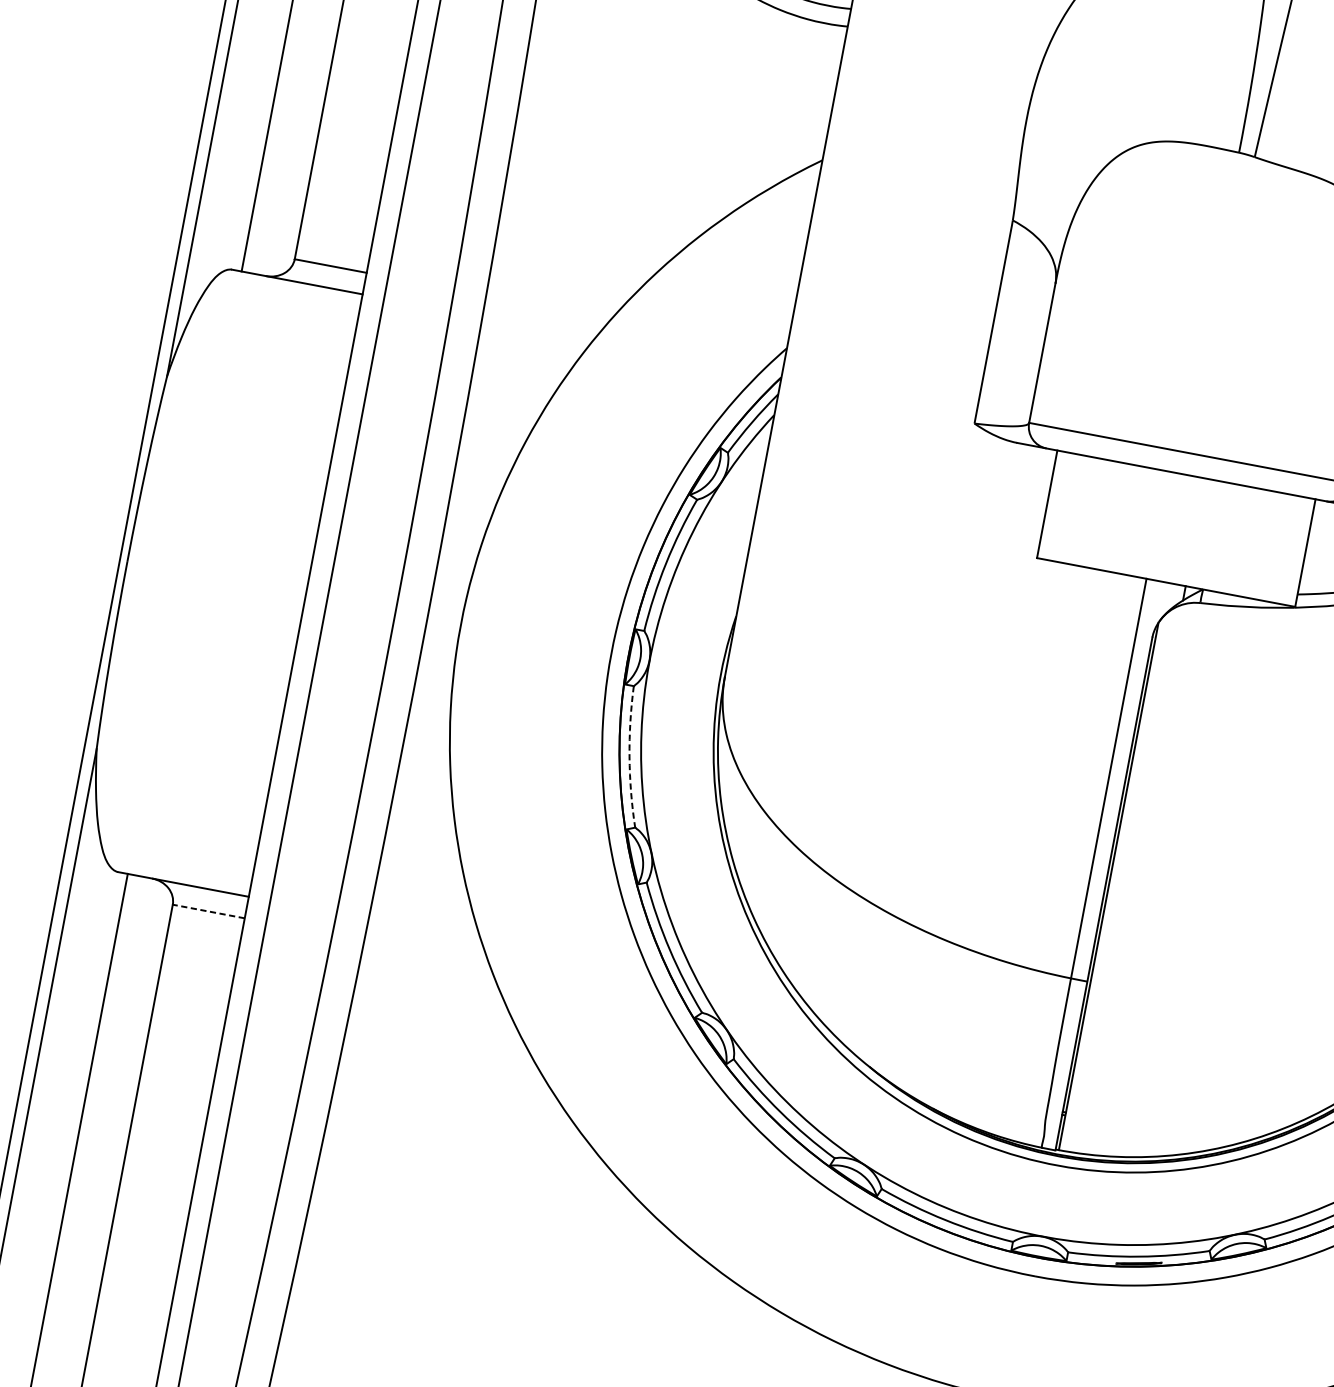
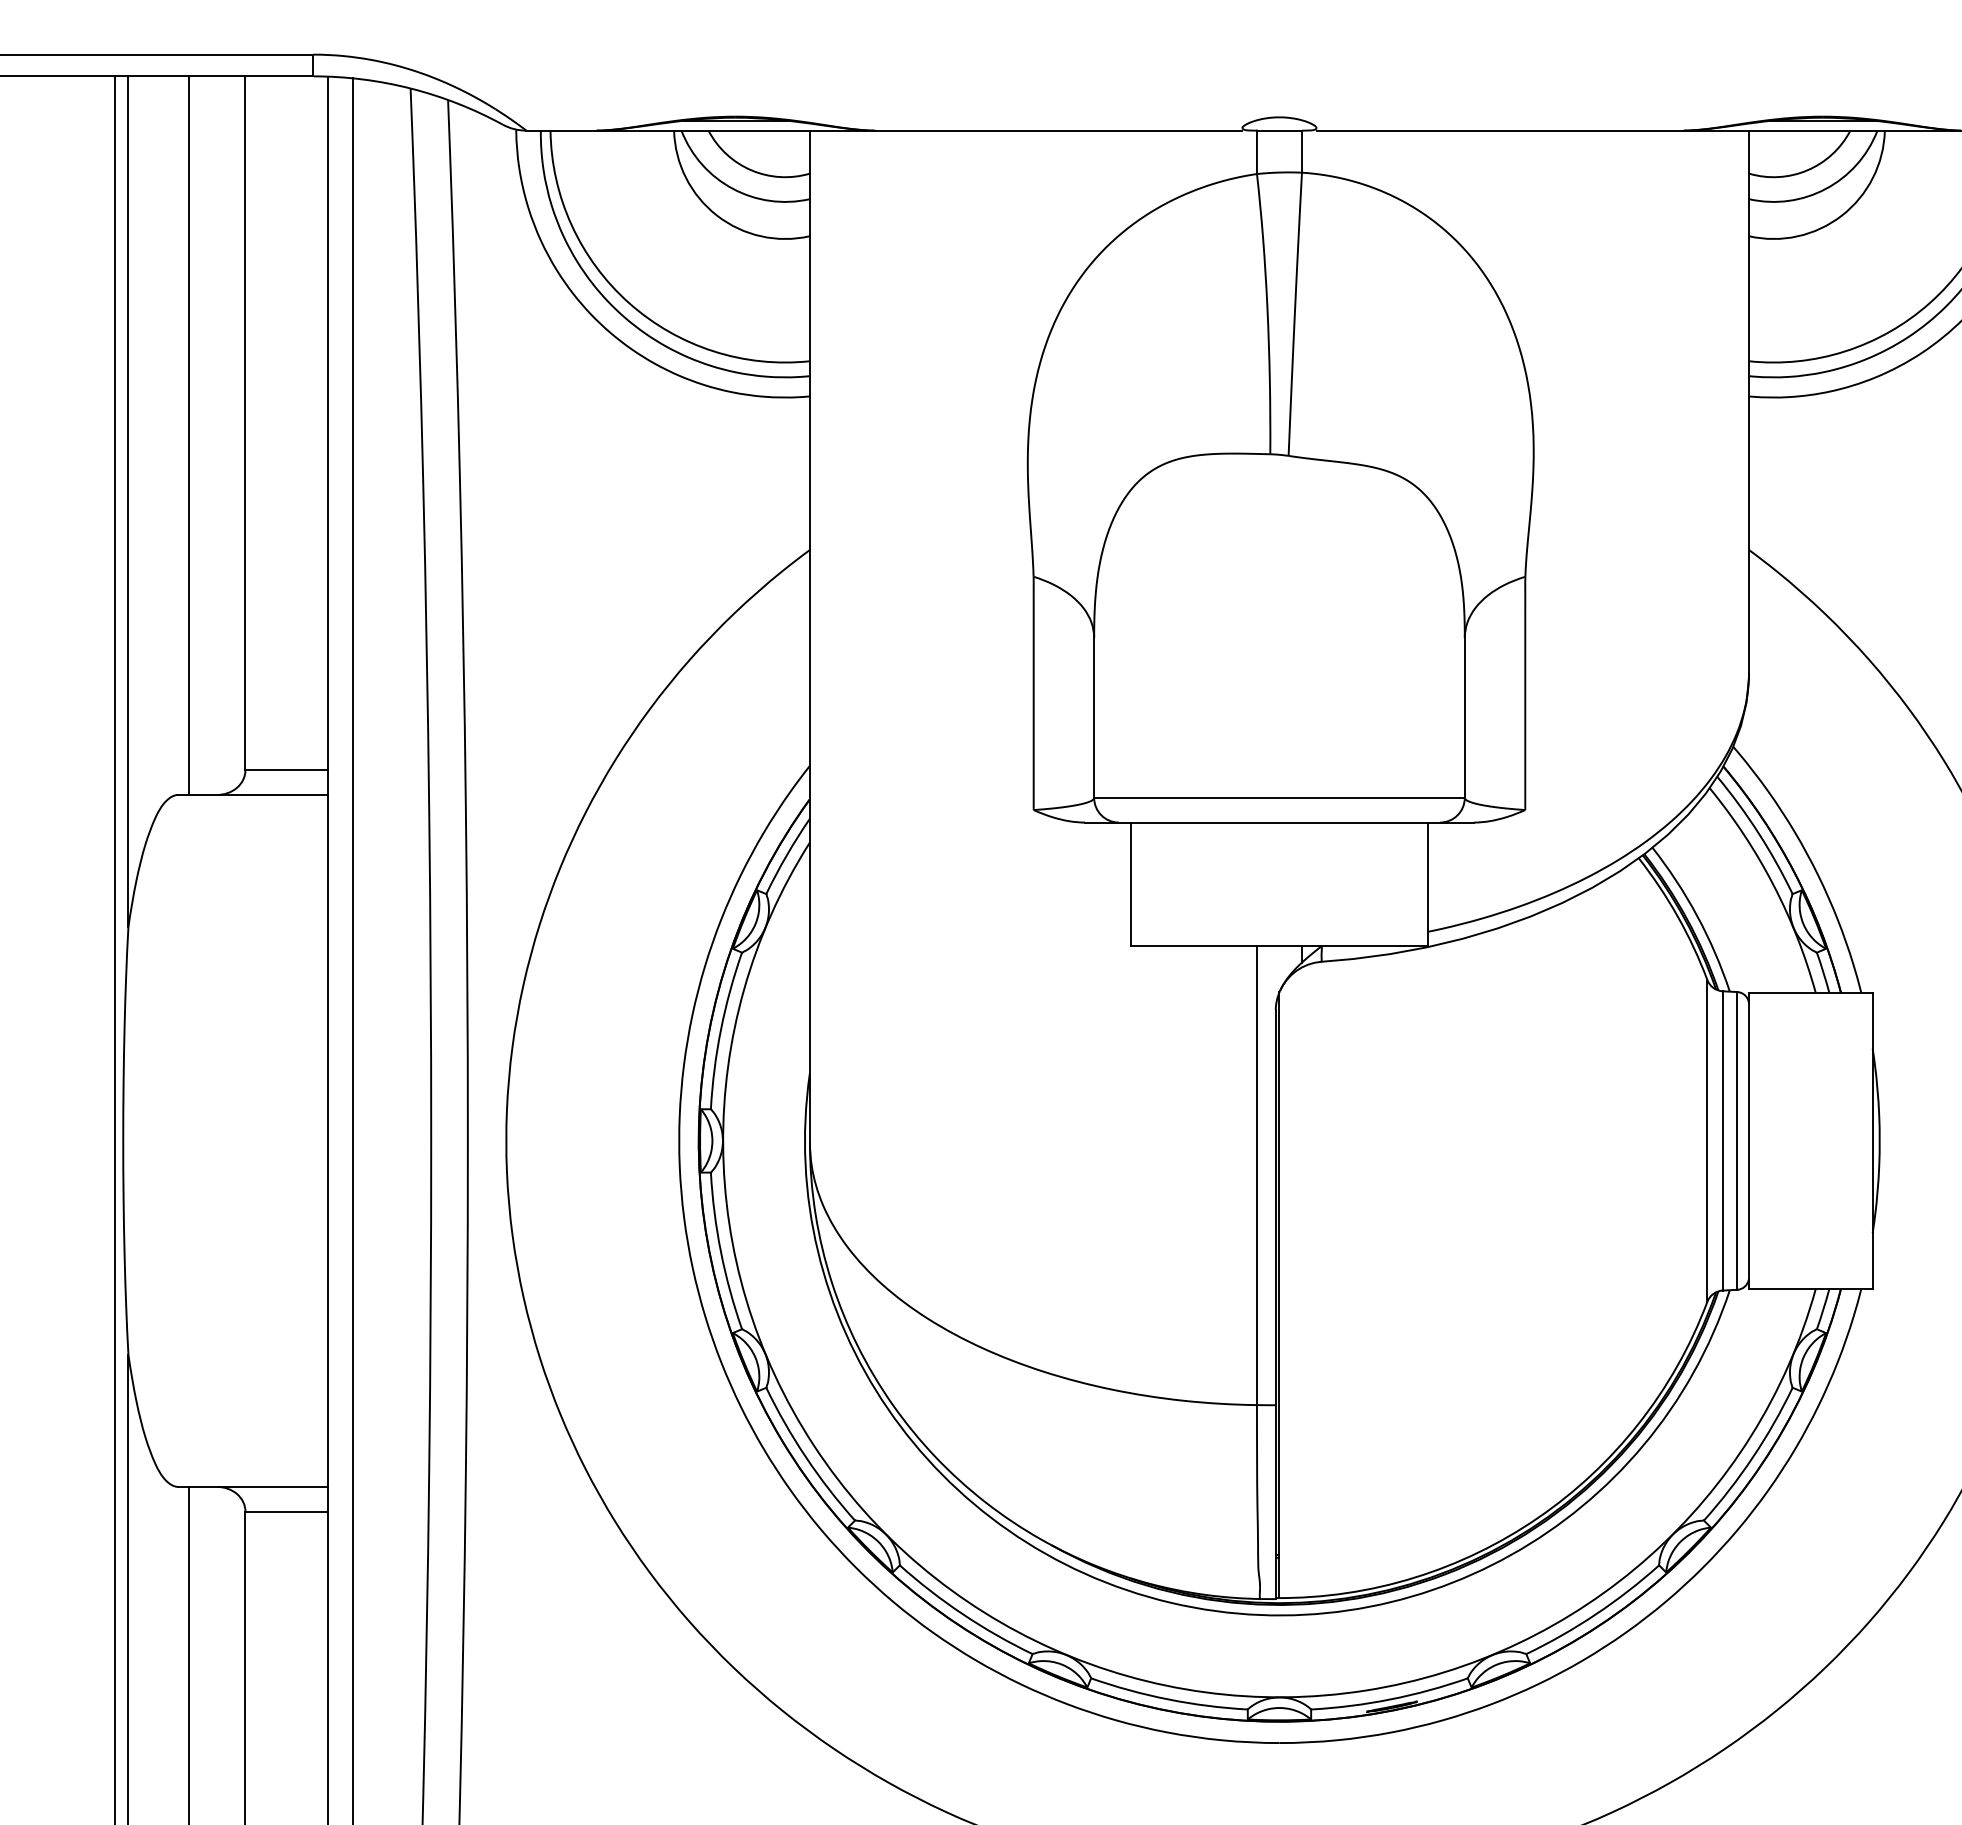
arc: (629, 757) -> (720, 1252), dashed -> solid
line: (208, 911) -> (286, 1511), dashed -> solid

